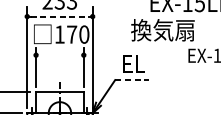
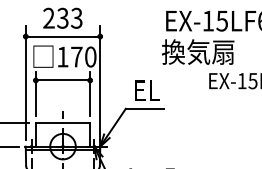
line: (60, 16) -> (63, 36), dashed -> solid
text: (163, 29) -> (198, 51), moved
line: (59, 55) -> (62, 80), added
line: (132, 79) -> (145, 108), dashed -> solid

